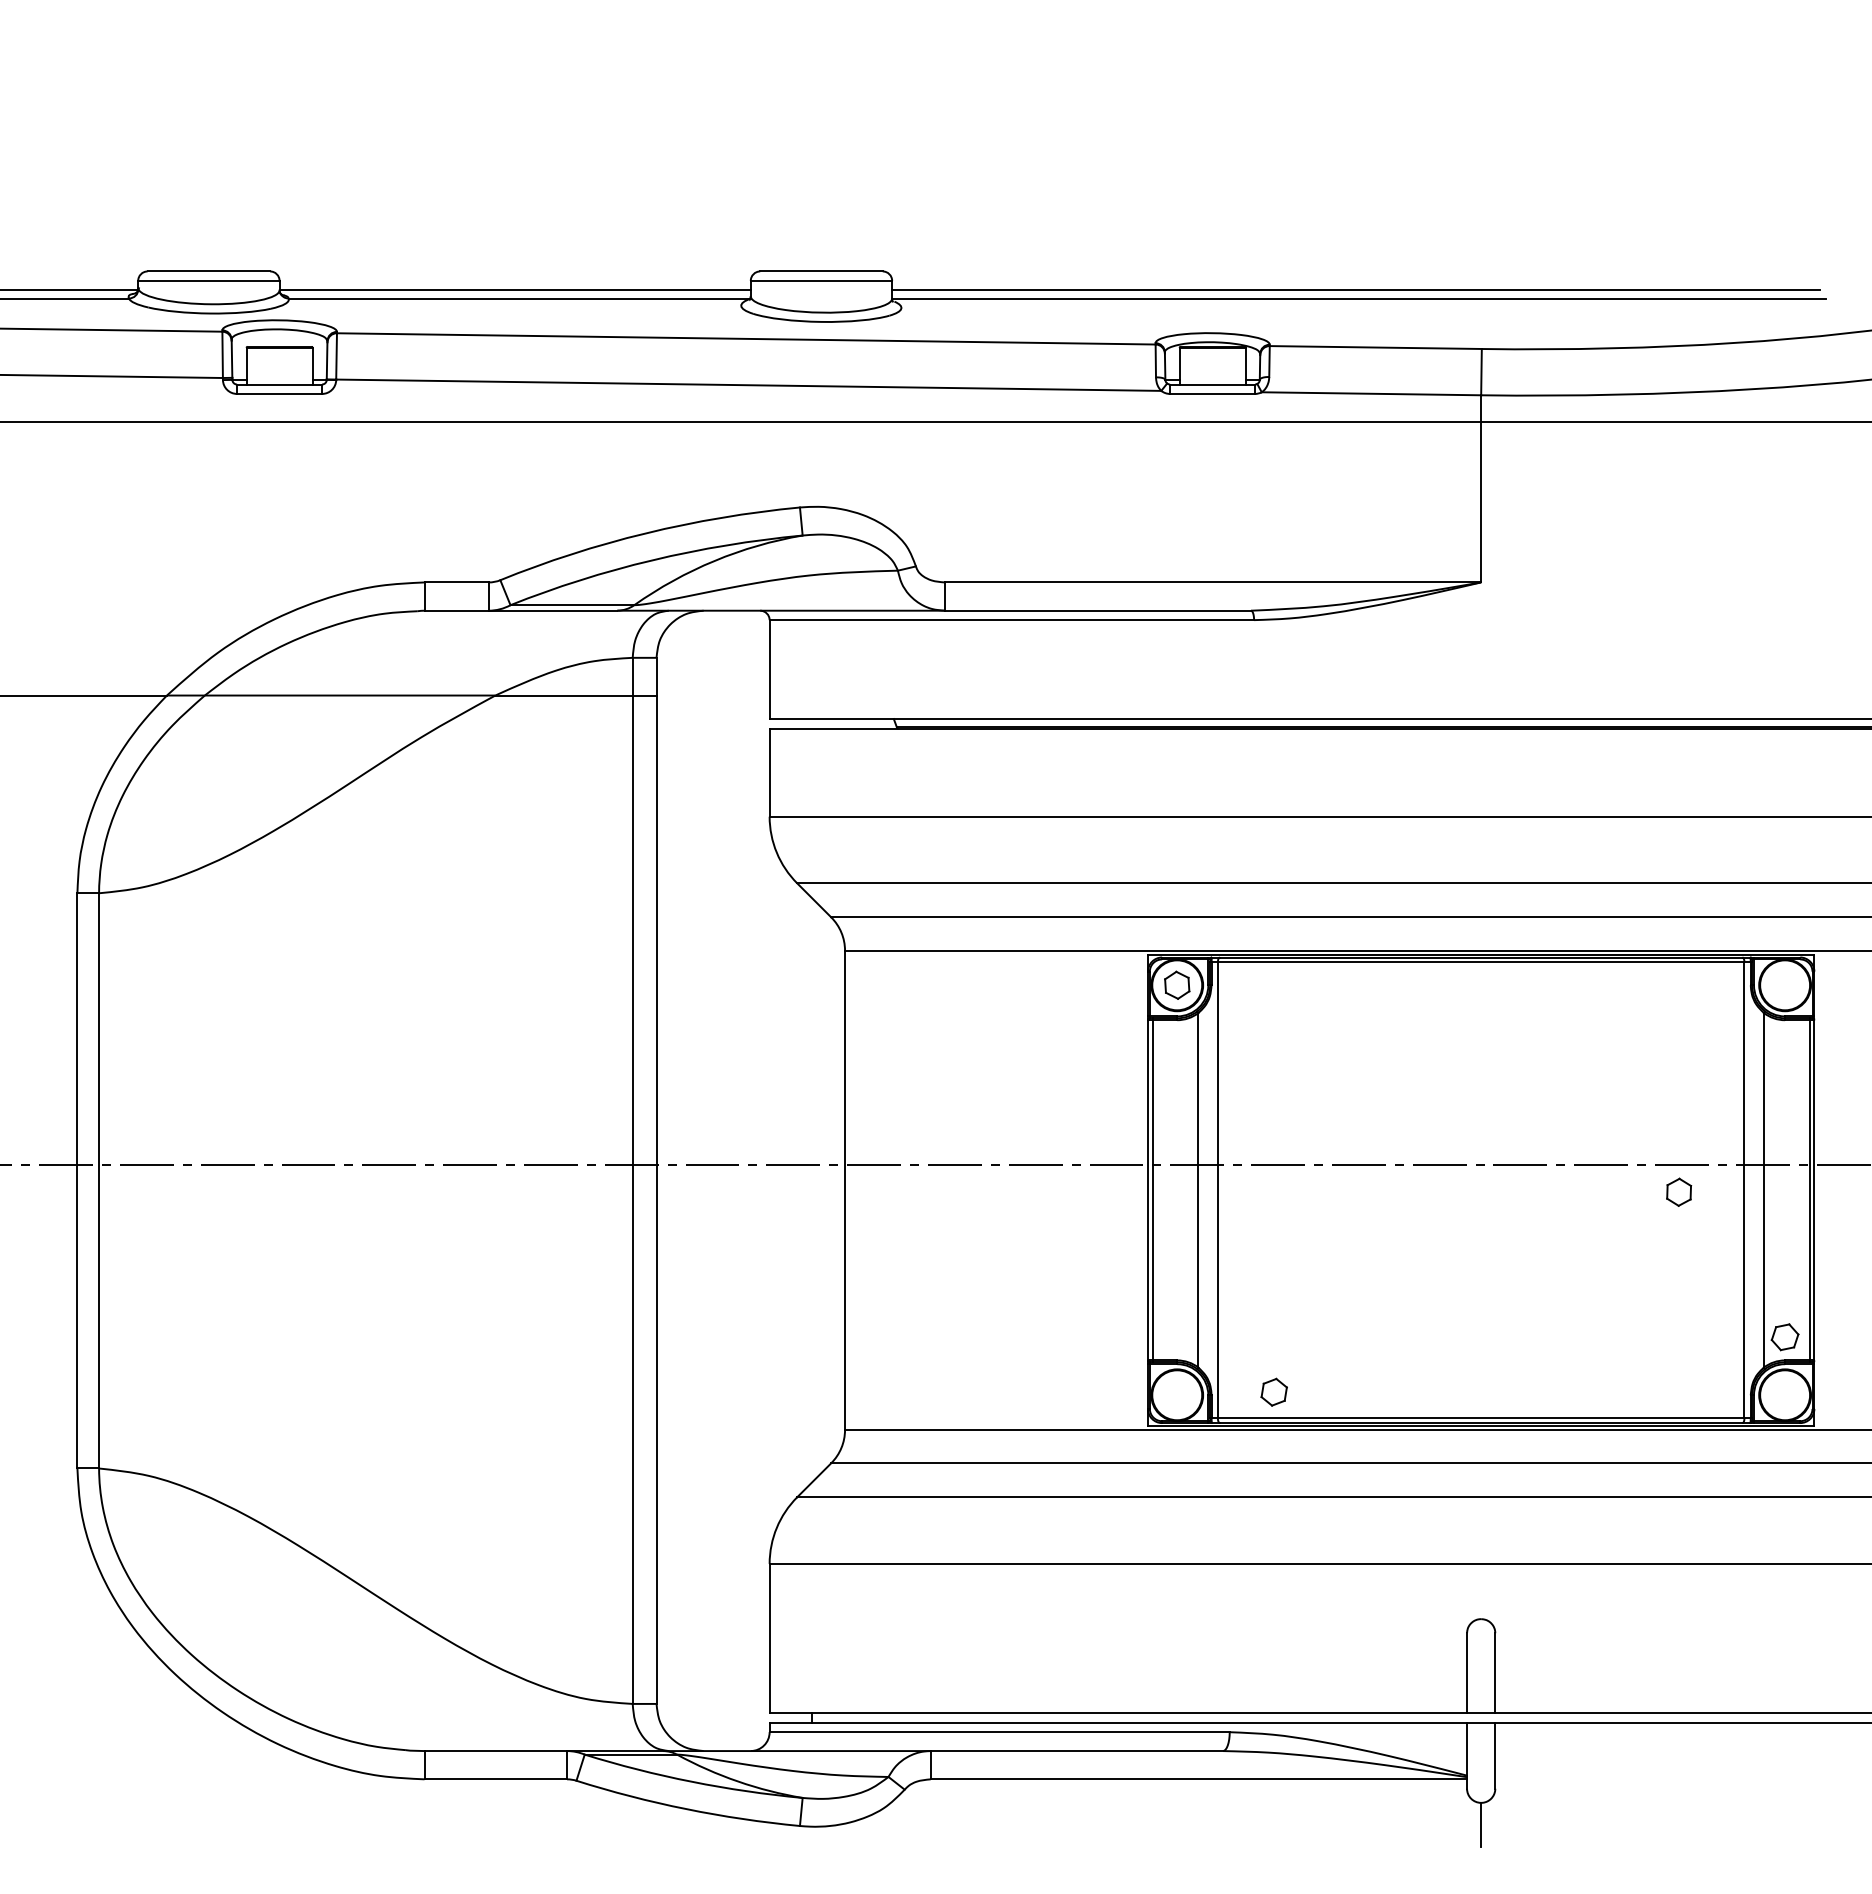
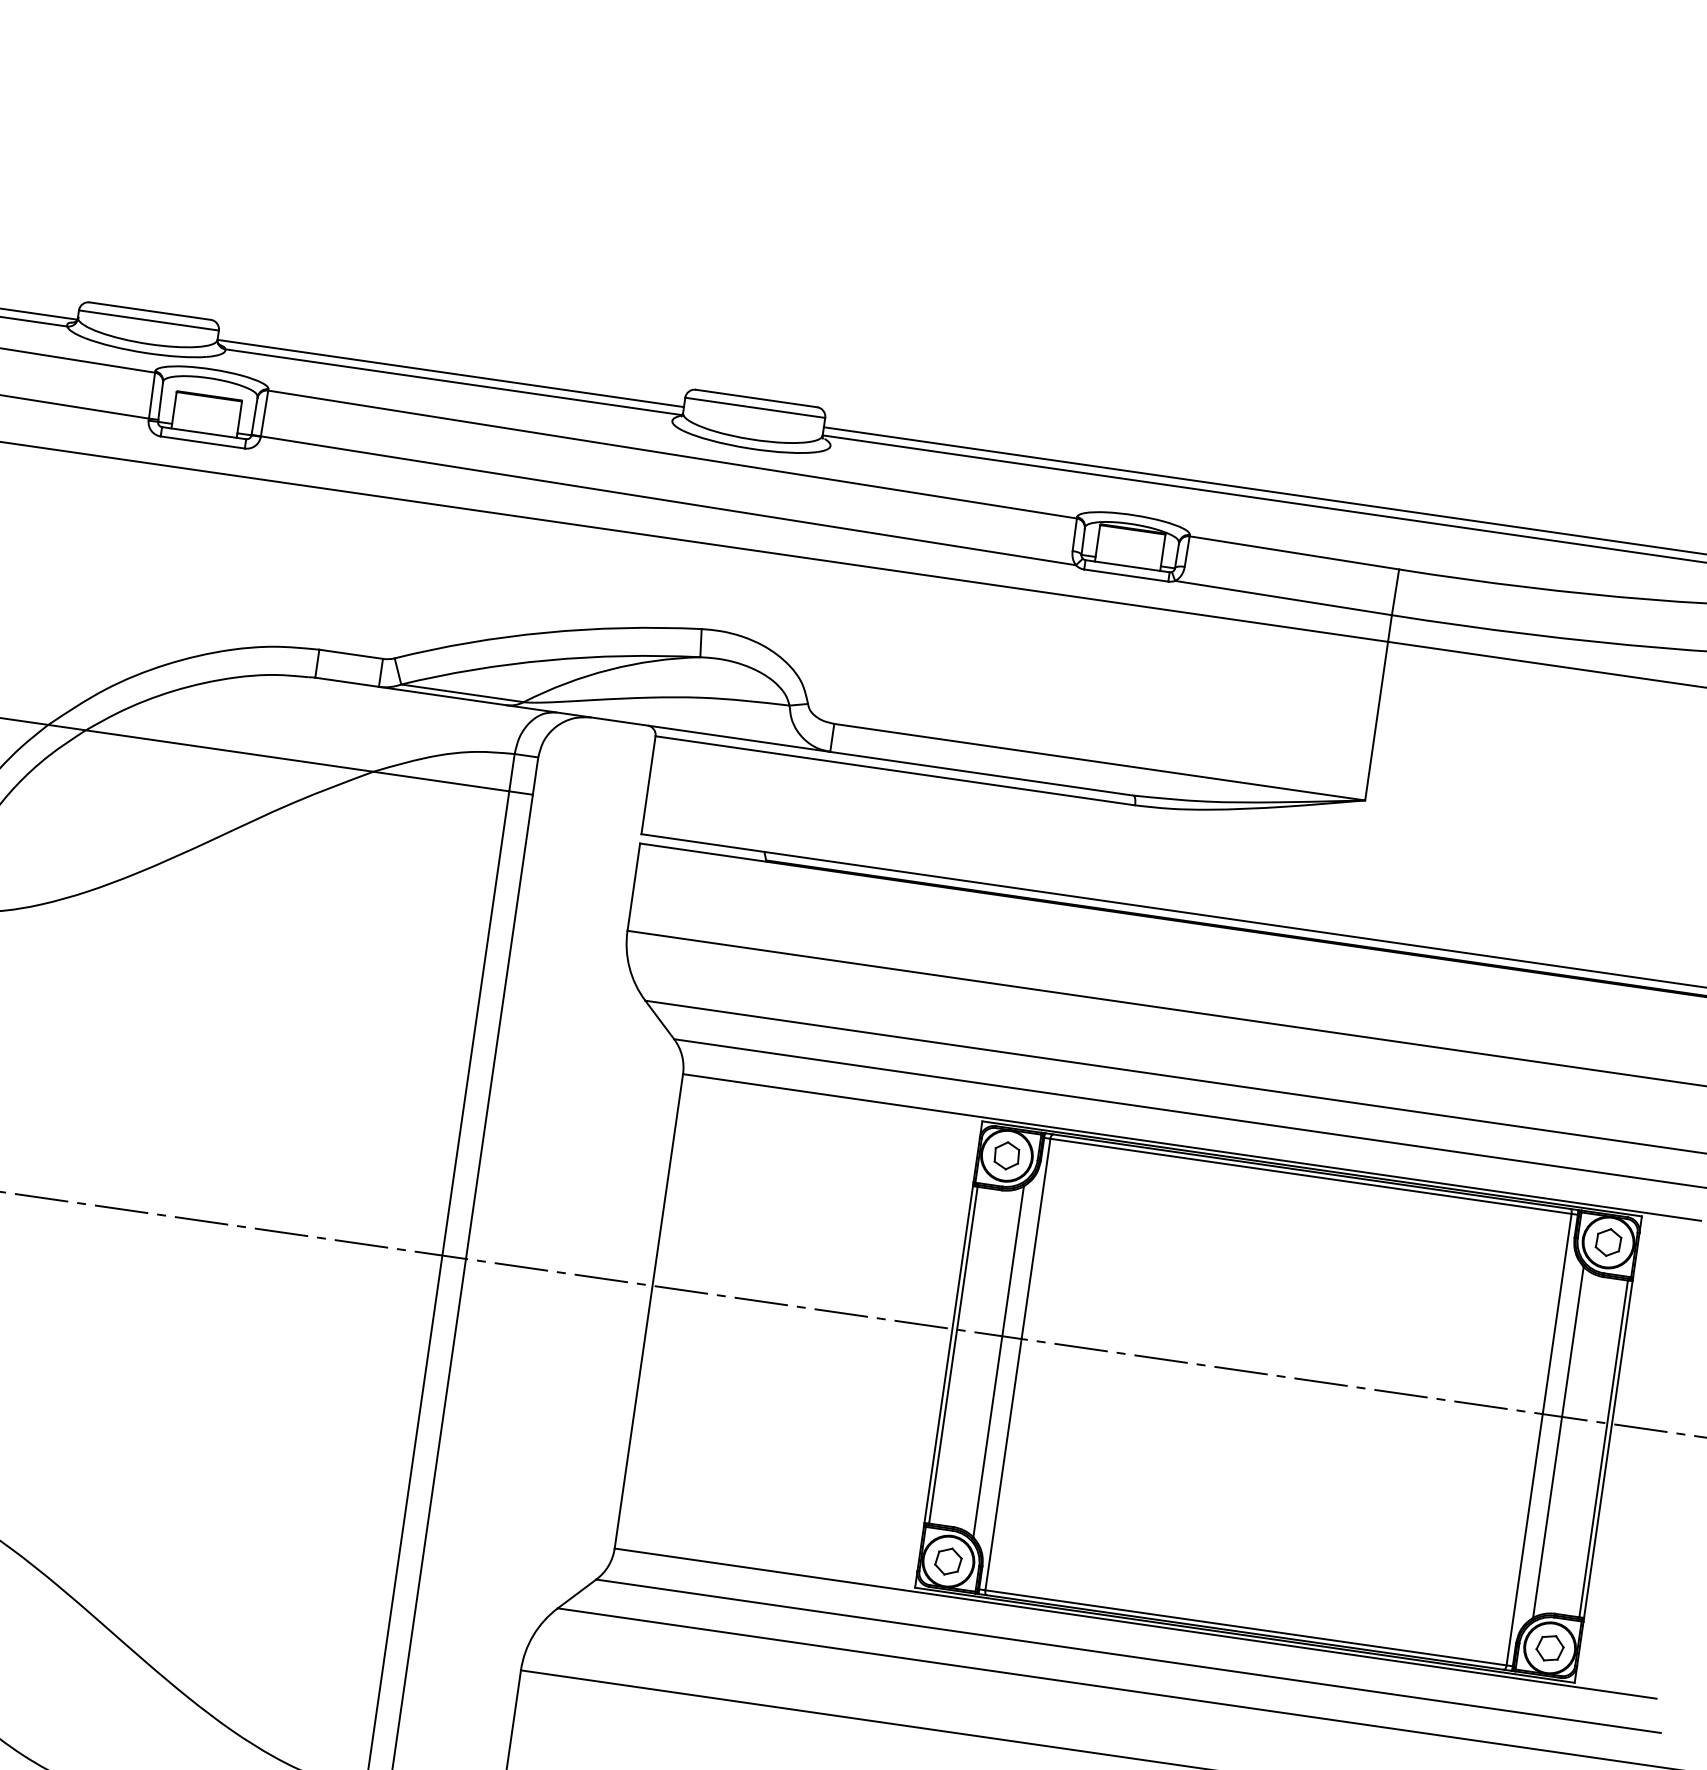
part: (1679, 1191) -> (1609, 1241), moved
part: (1784, 1337) -> (1549, 1648), moved
part: (1273, 1391) -> (947, 1560), moved

